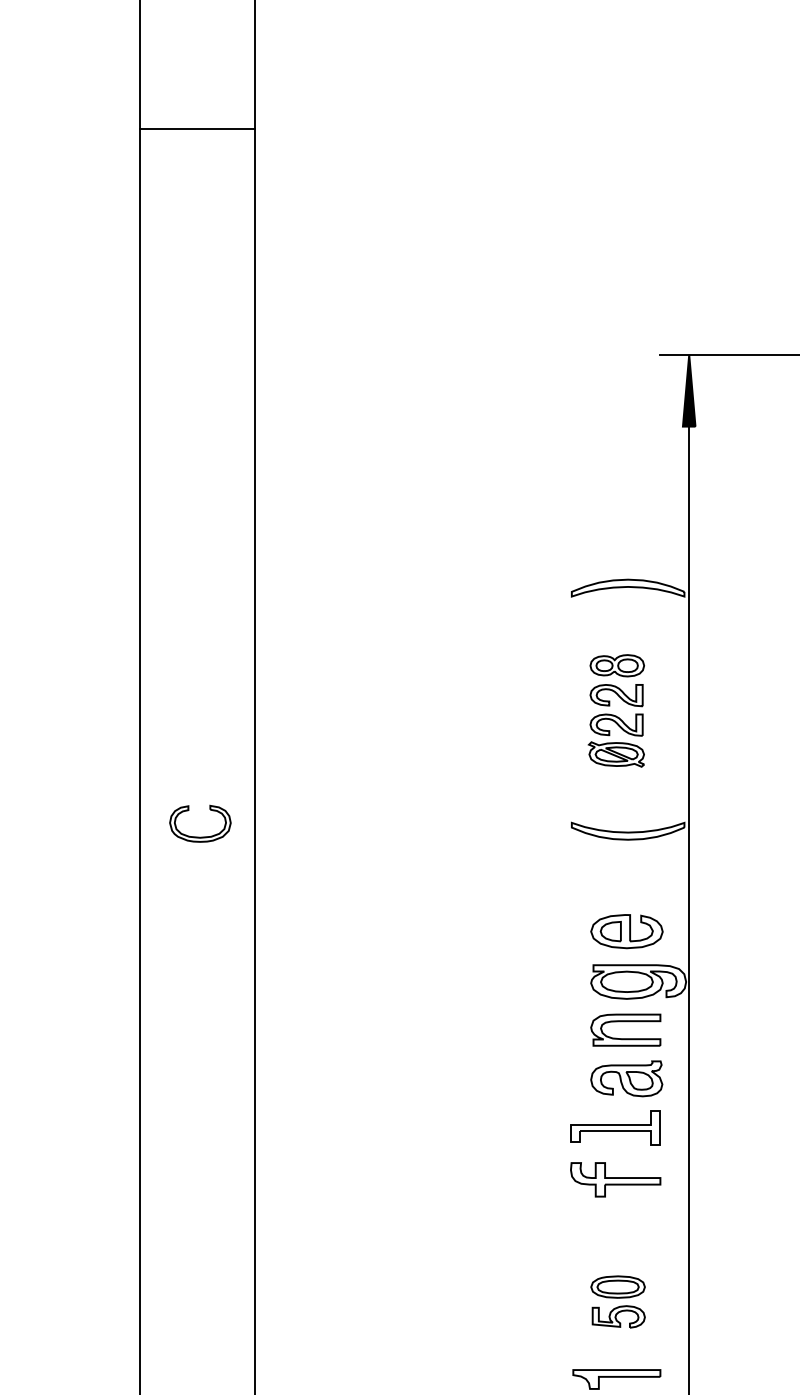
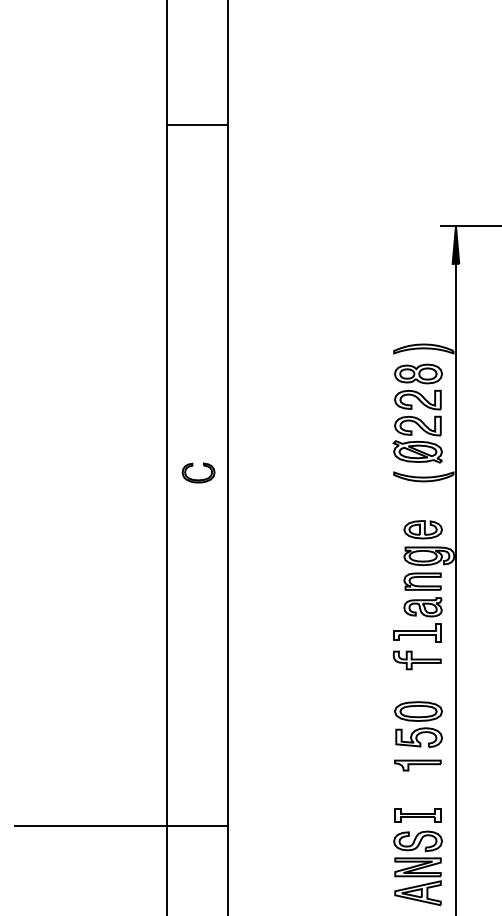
line: (196, 129) -> (196, 125), moved
part: (616, 710) -> (417, 413), size x1.67
part: (618, 1301) -> (418, 724), size x1.67

